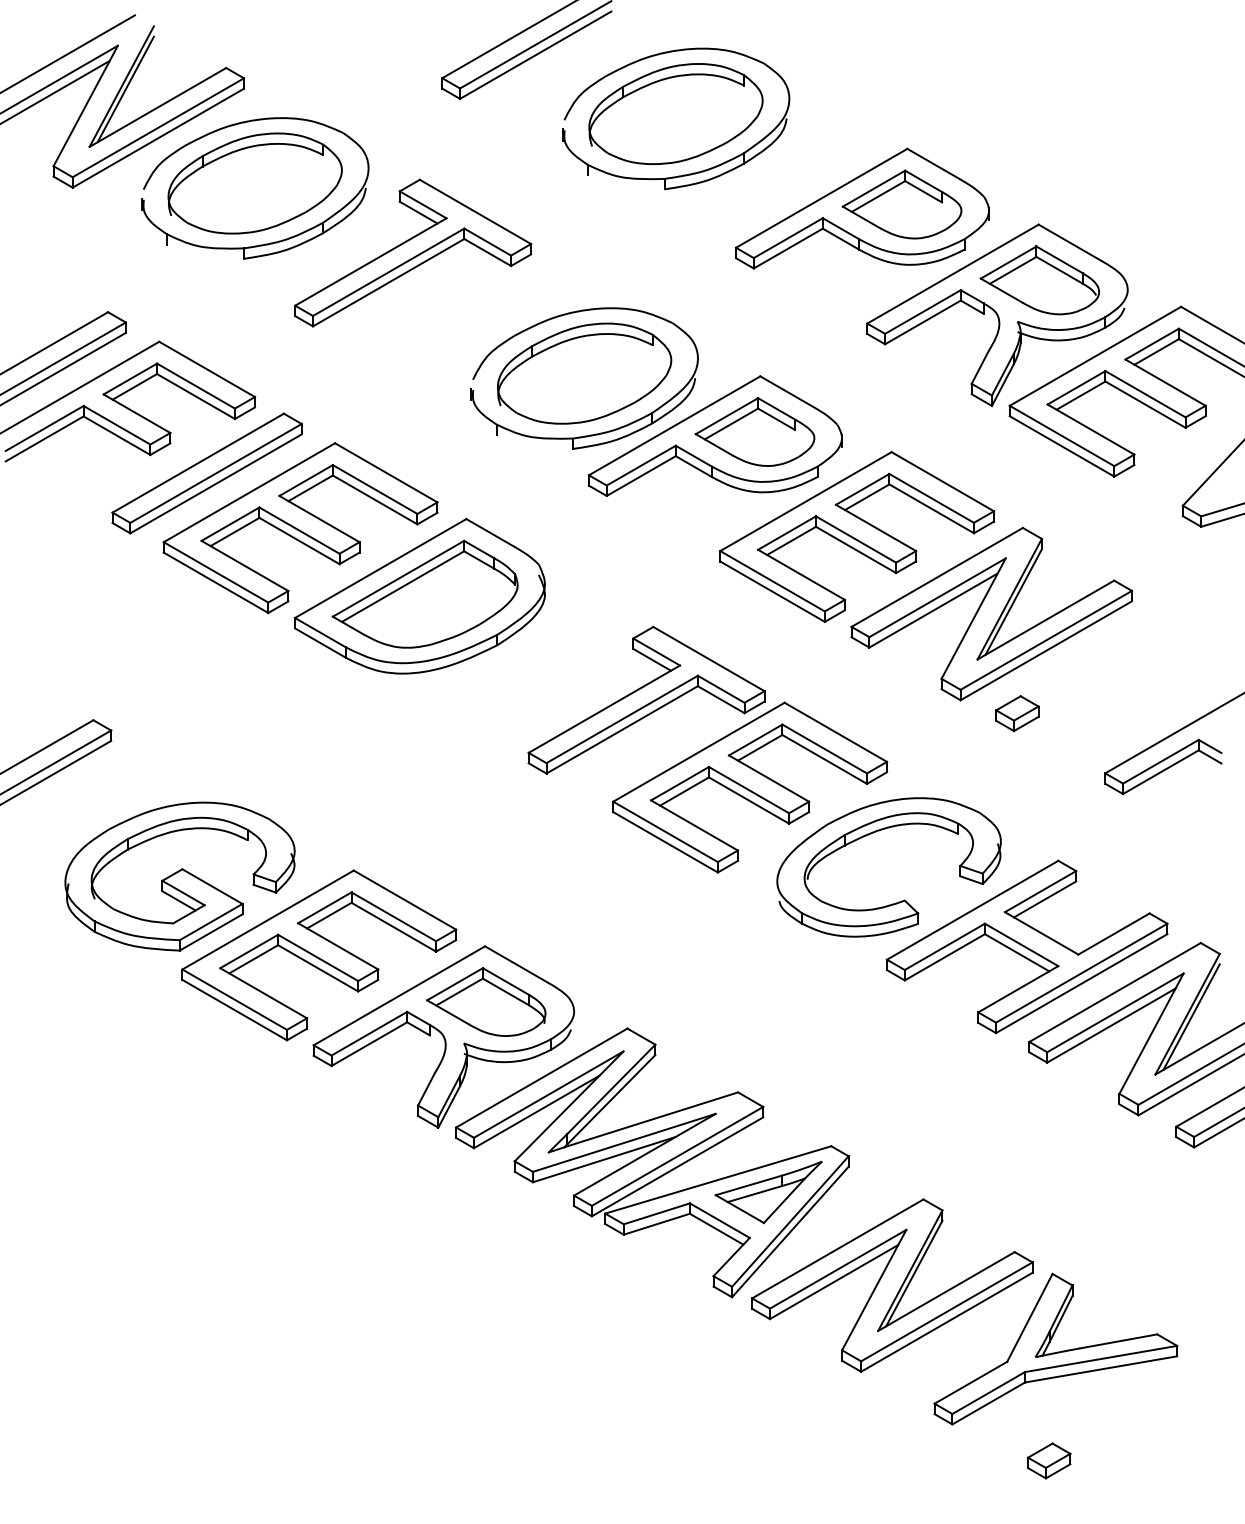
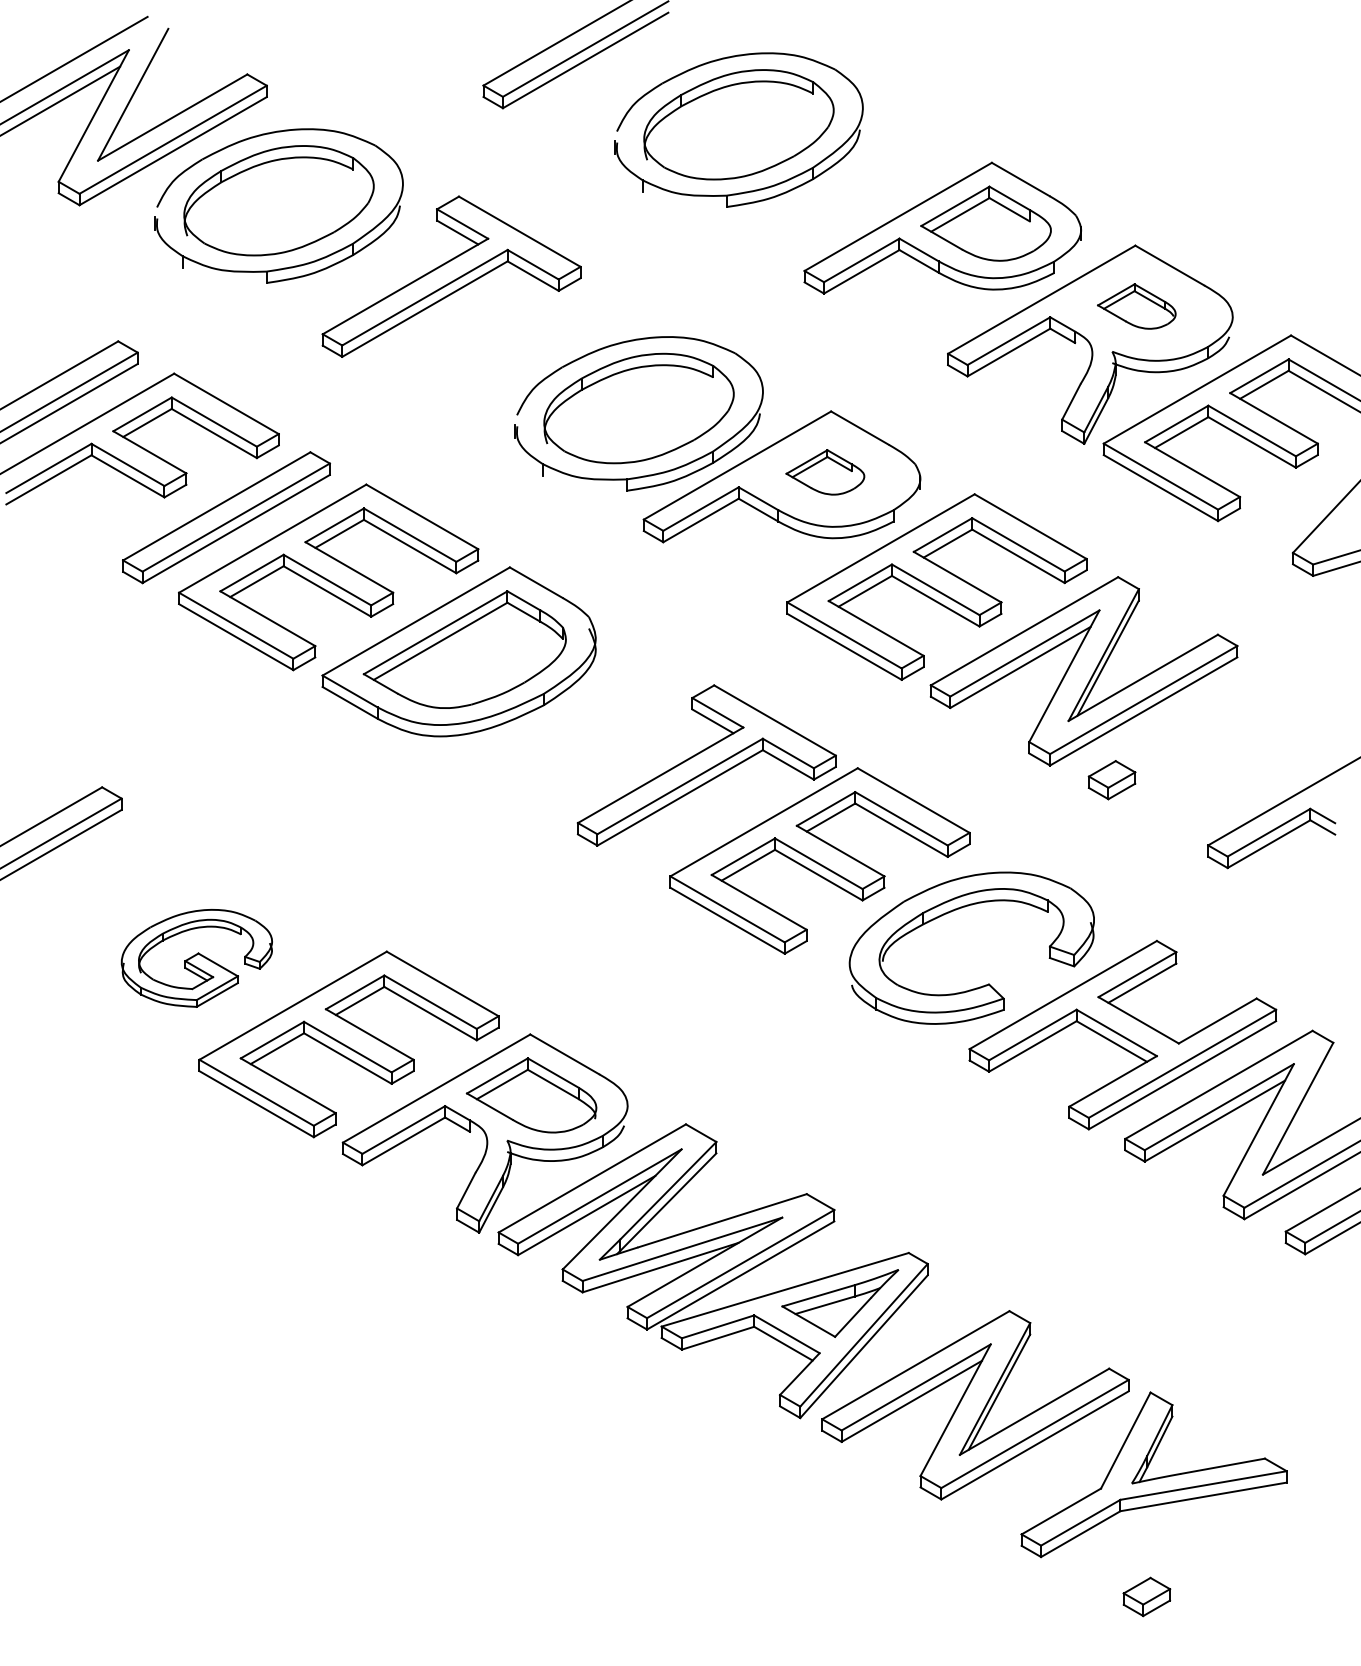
line: (125, 89) -> (137, 97), removed
part: (1039, 280) -> (1136, 306), size x0.6
part: (755, 432) -> (825, 472), size x0.6
part: (179, 876) -> (196, 958), size x0.6
line: (1191, 1016) -> (1302, 1111), removed

